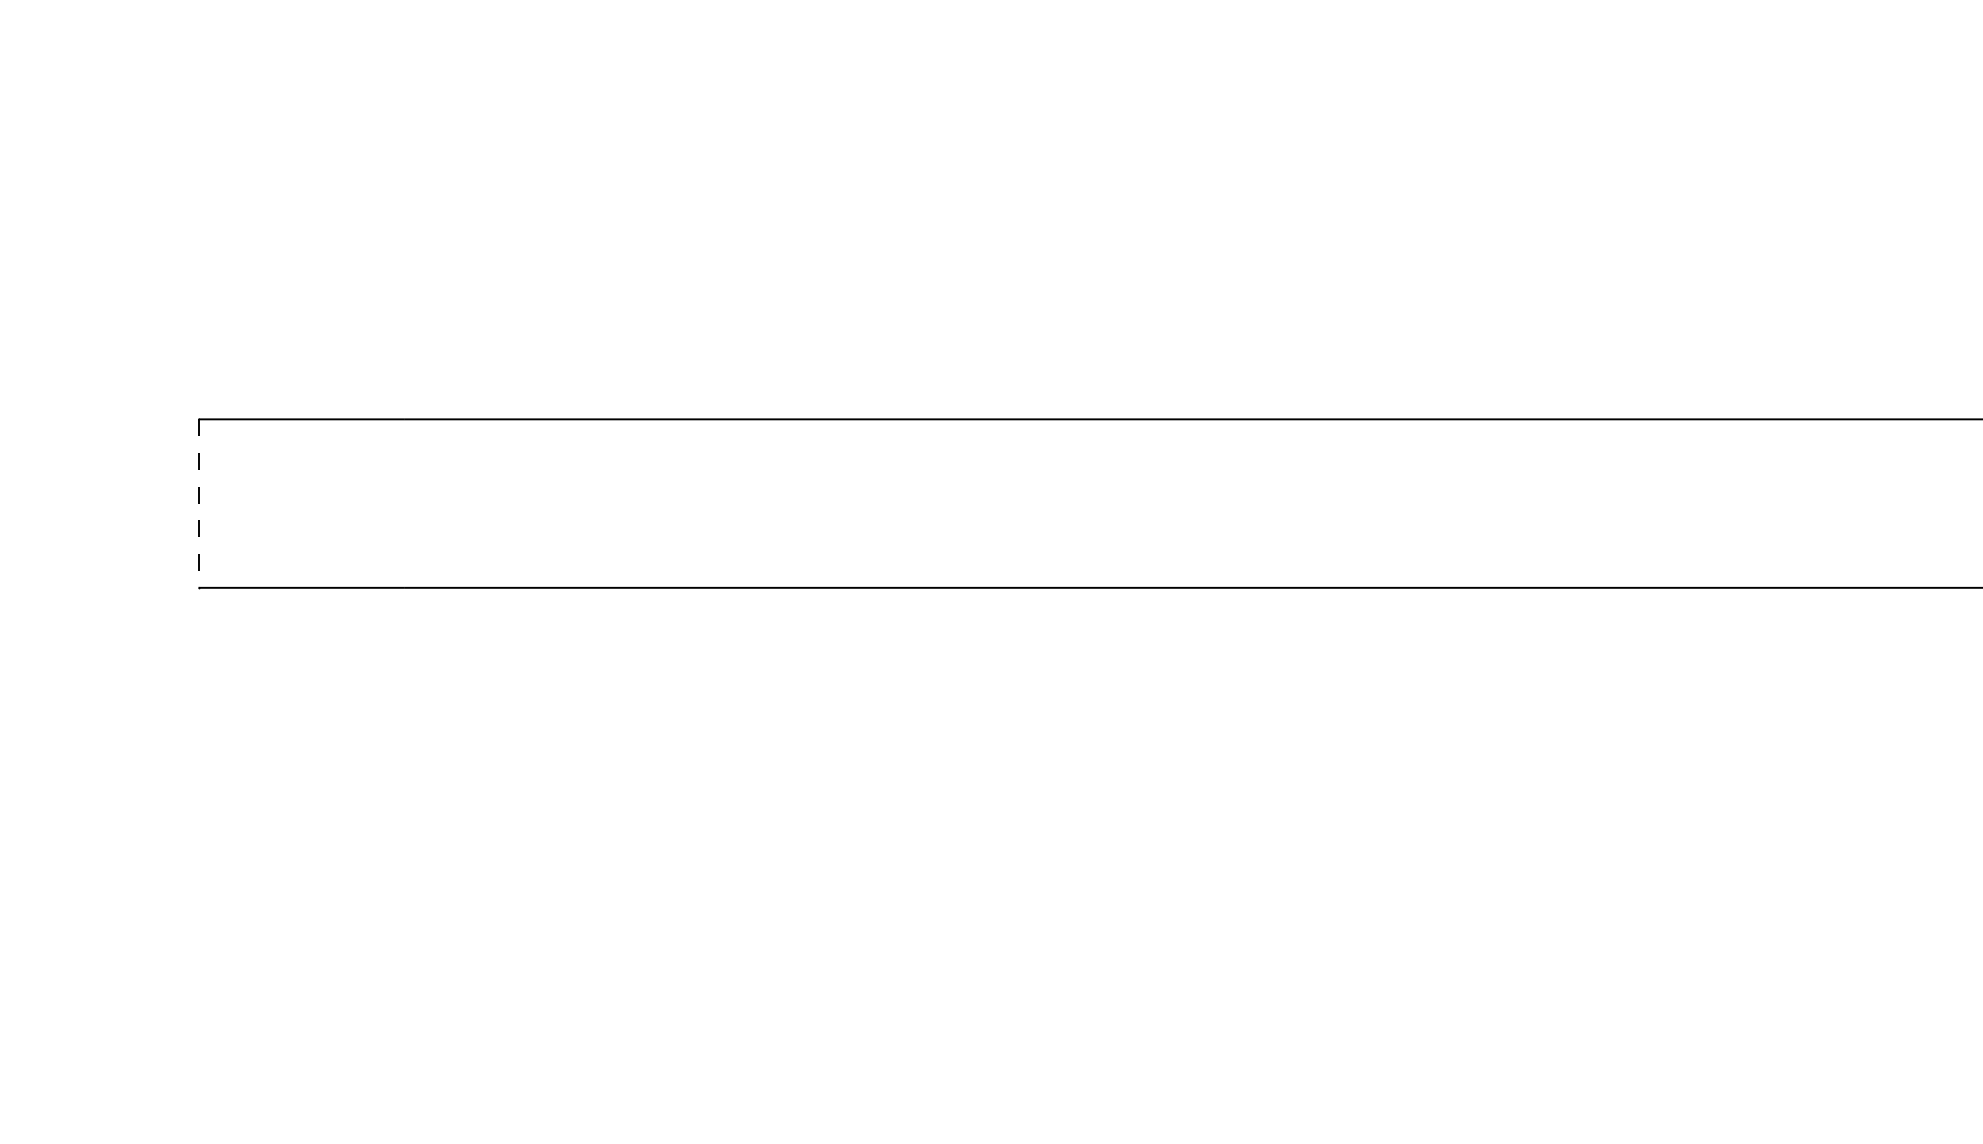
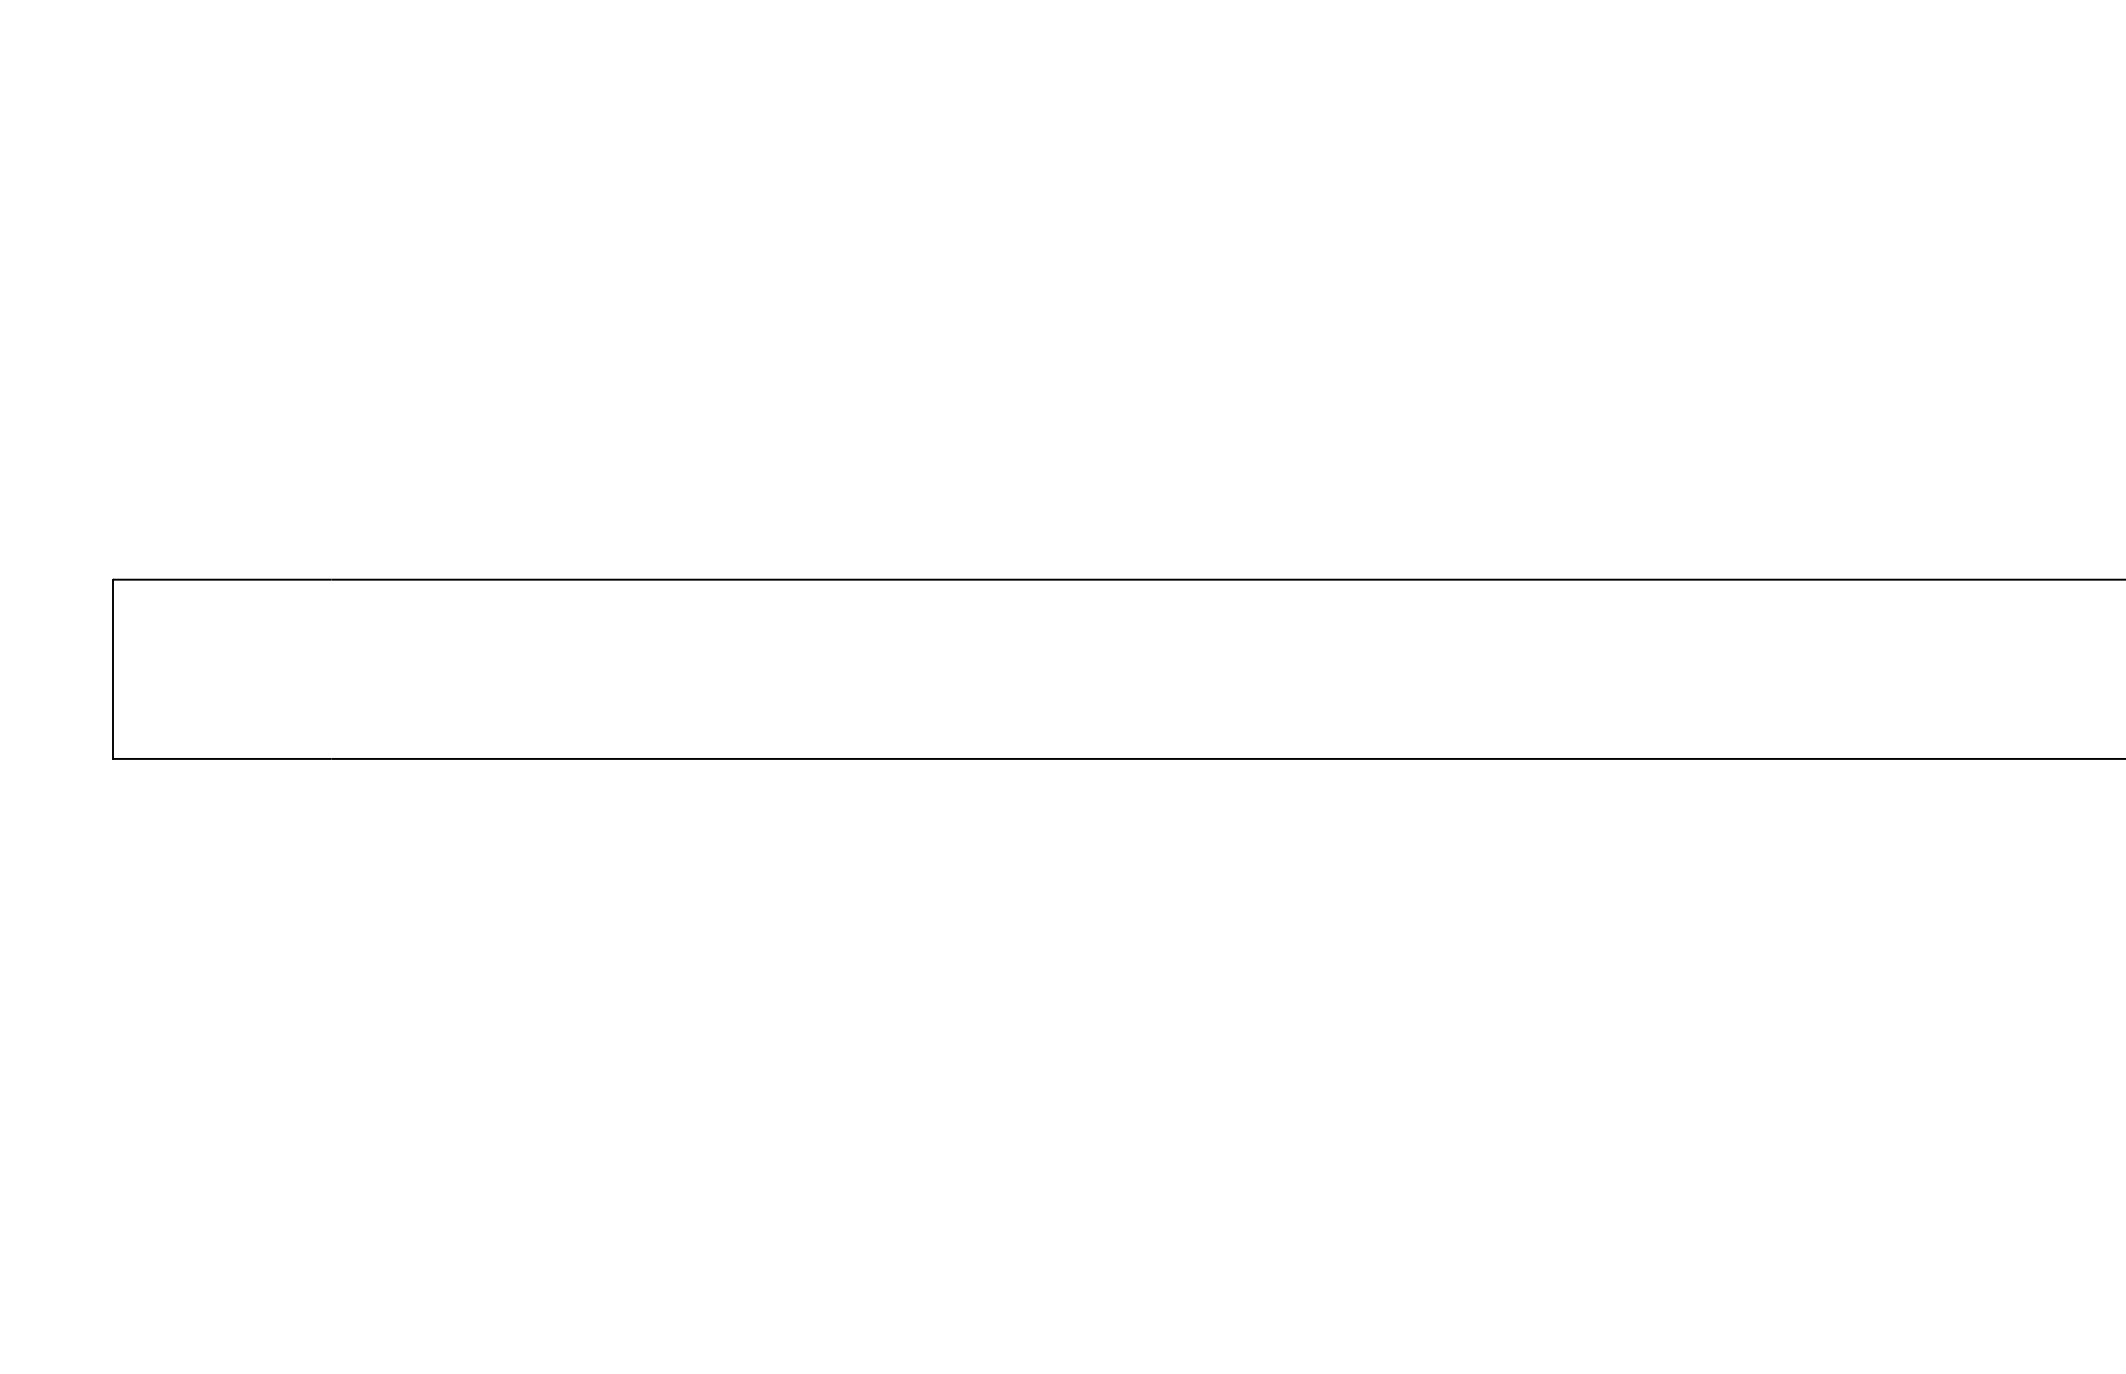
line: (199, 503) -> (113, 669), dashed -> solid

